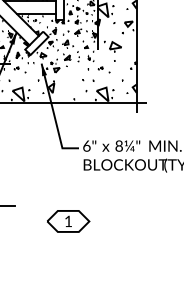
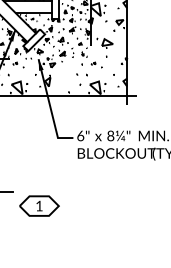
part: (68, 221) -> (39, 206), moved

